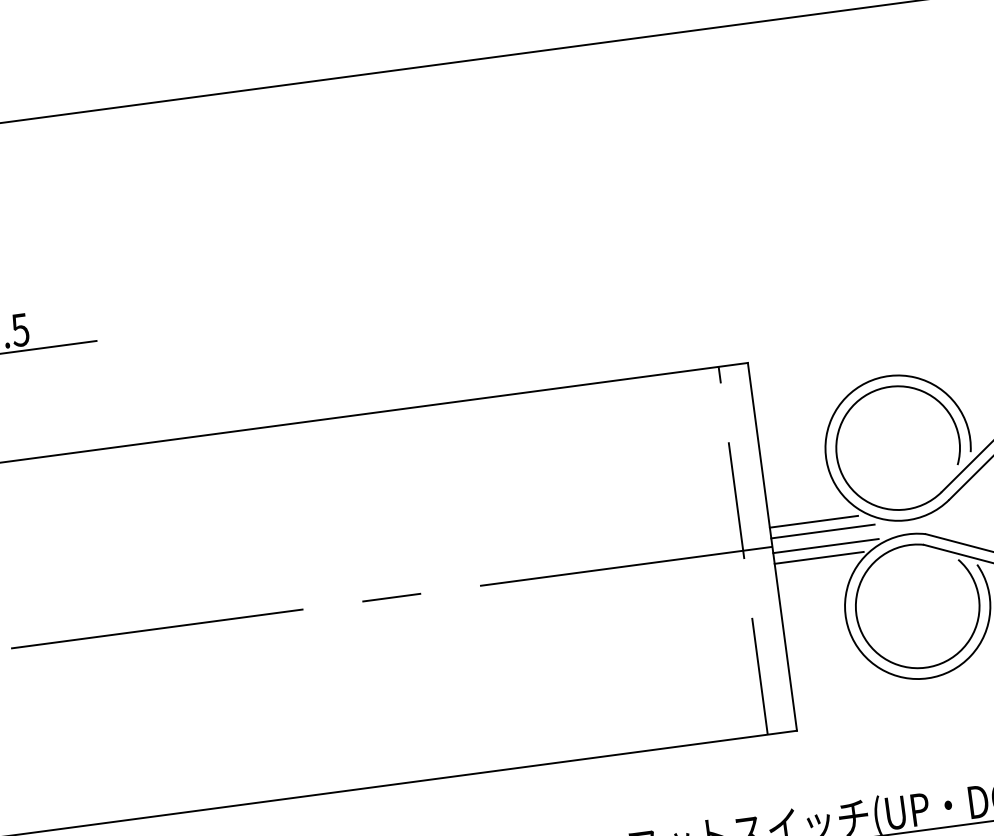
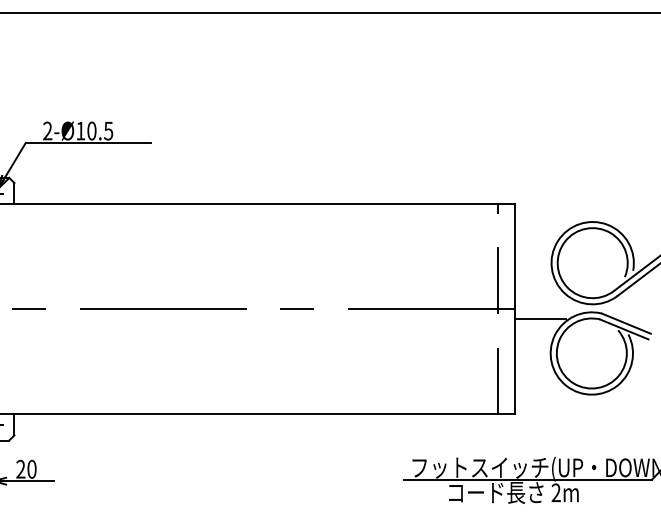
line: (813, 522) -> (539, 298), removed
line: (821, 531) -> (543, 304), removed
line: (825, 545) -> (544, 312), removed

